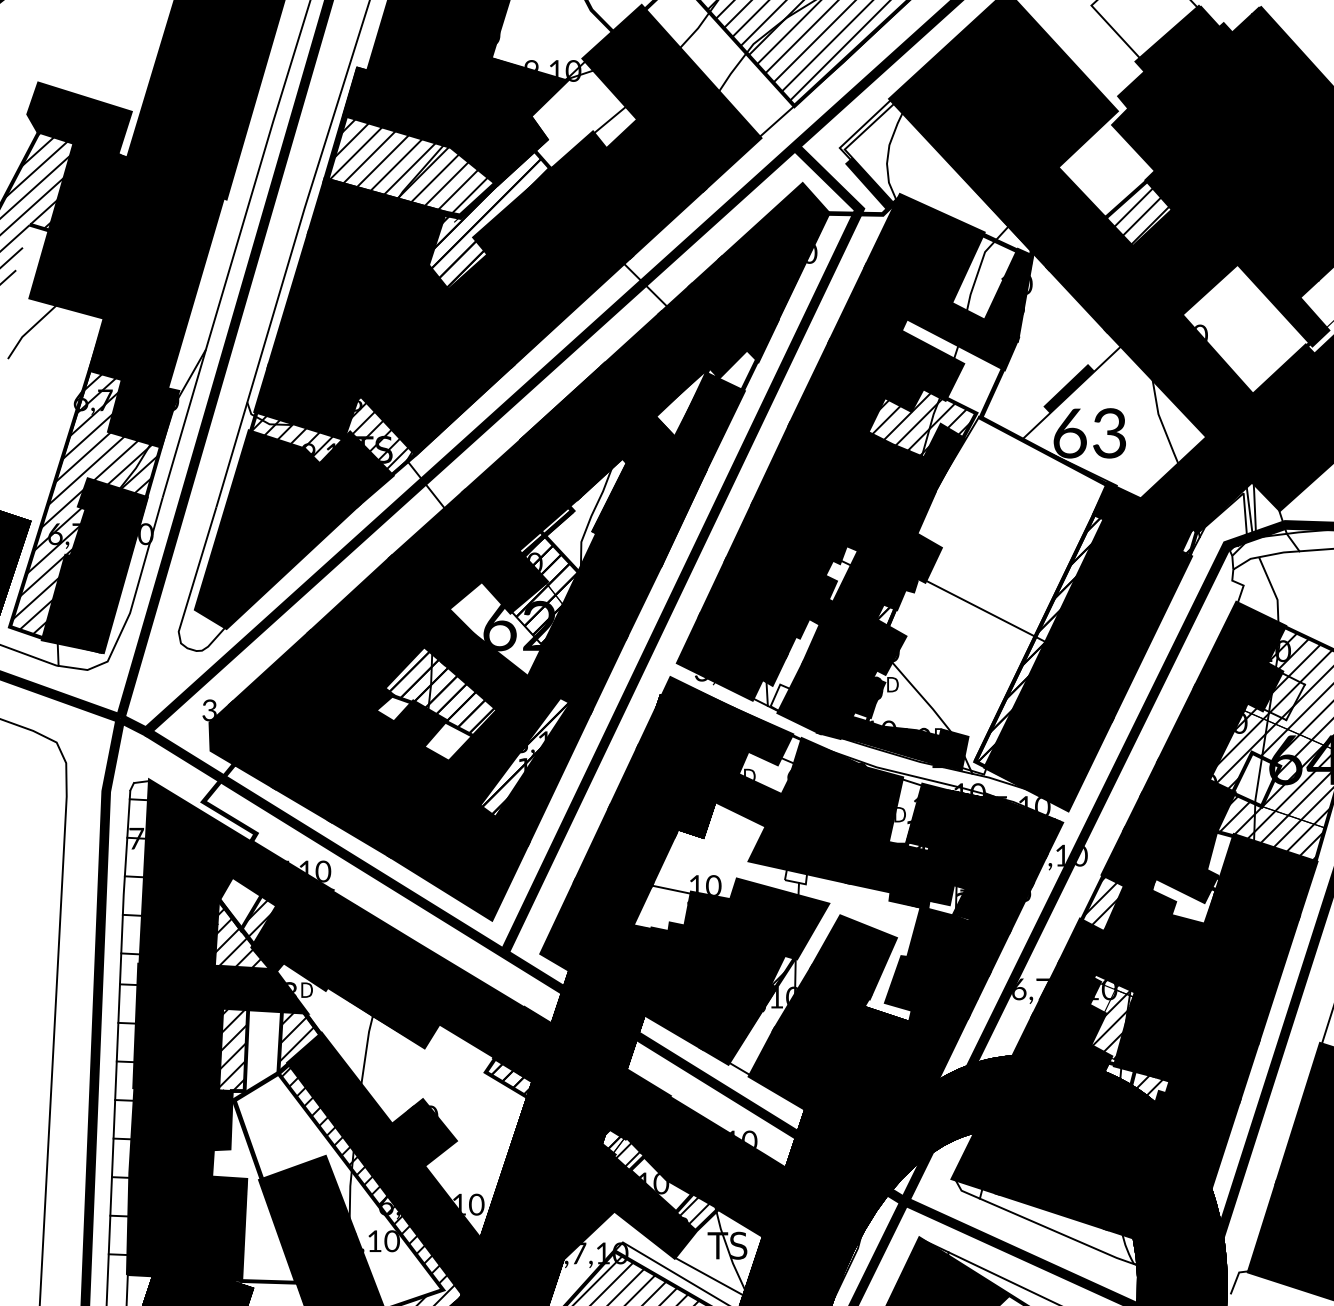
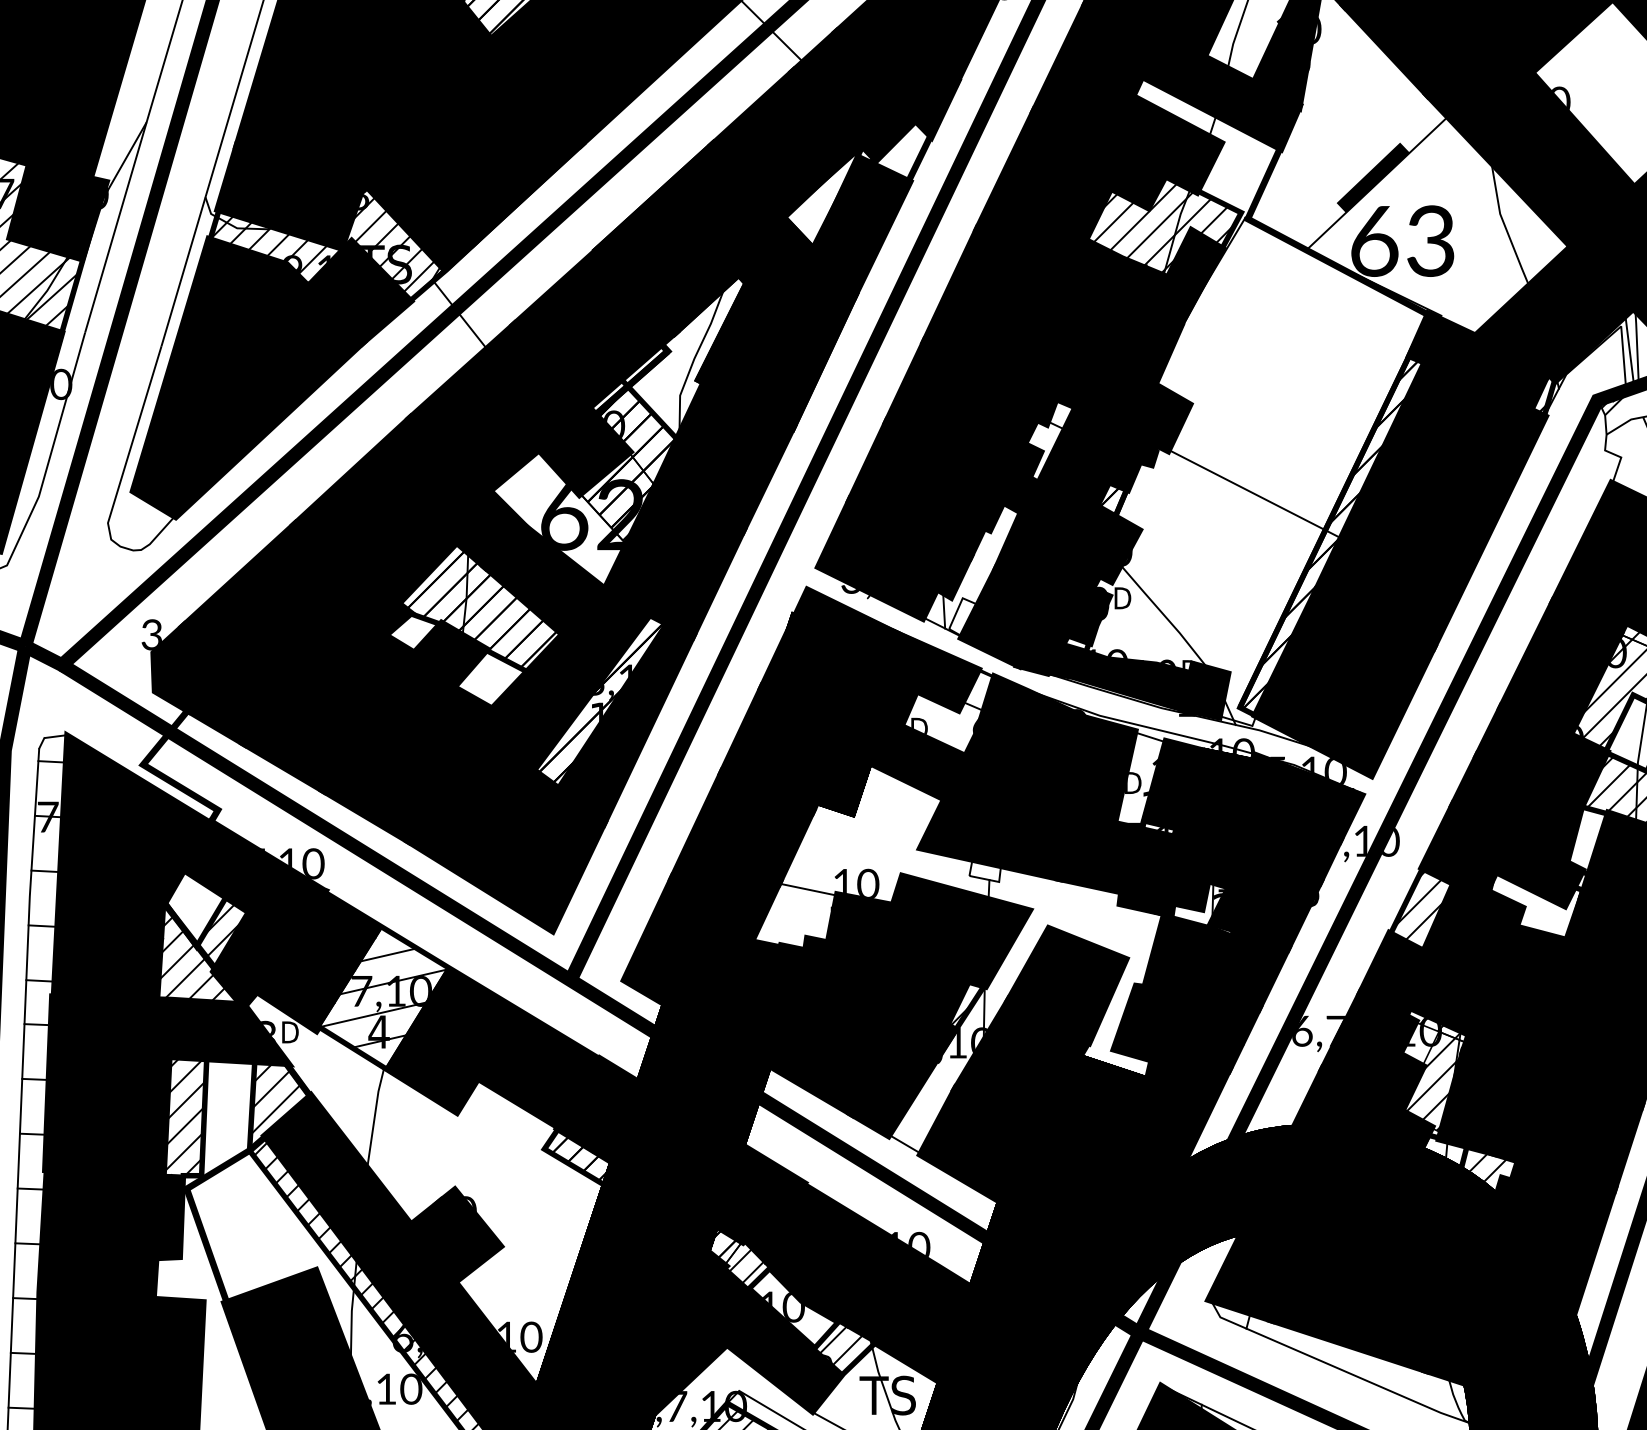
fill: (372, 966) -> (383, 998), removed

